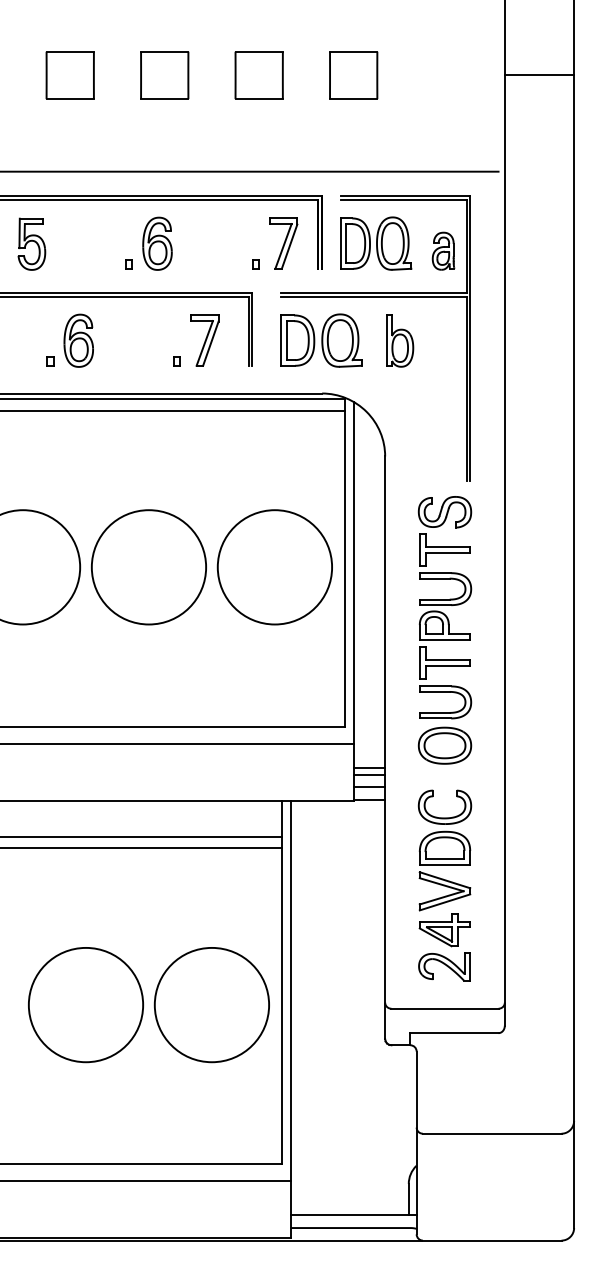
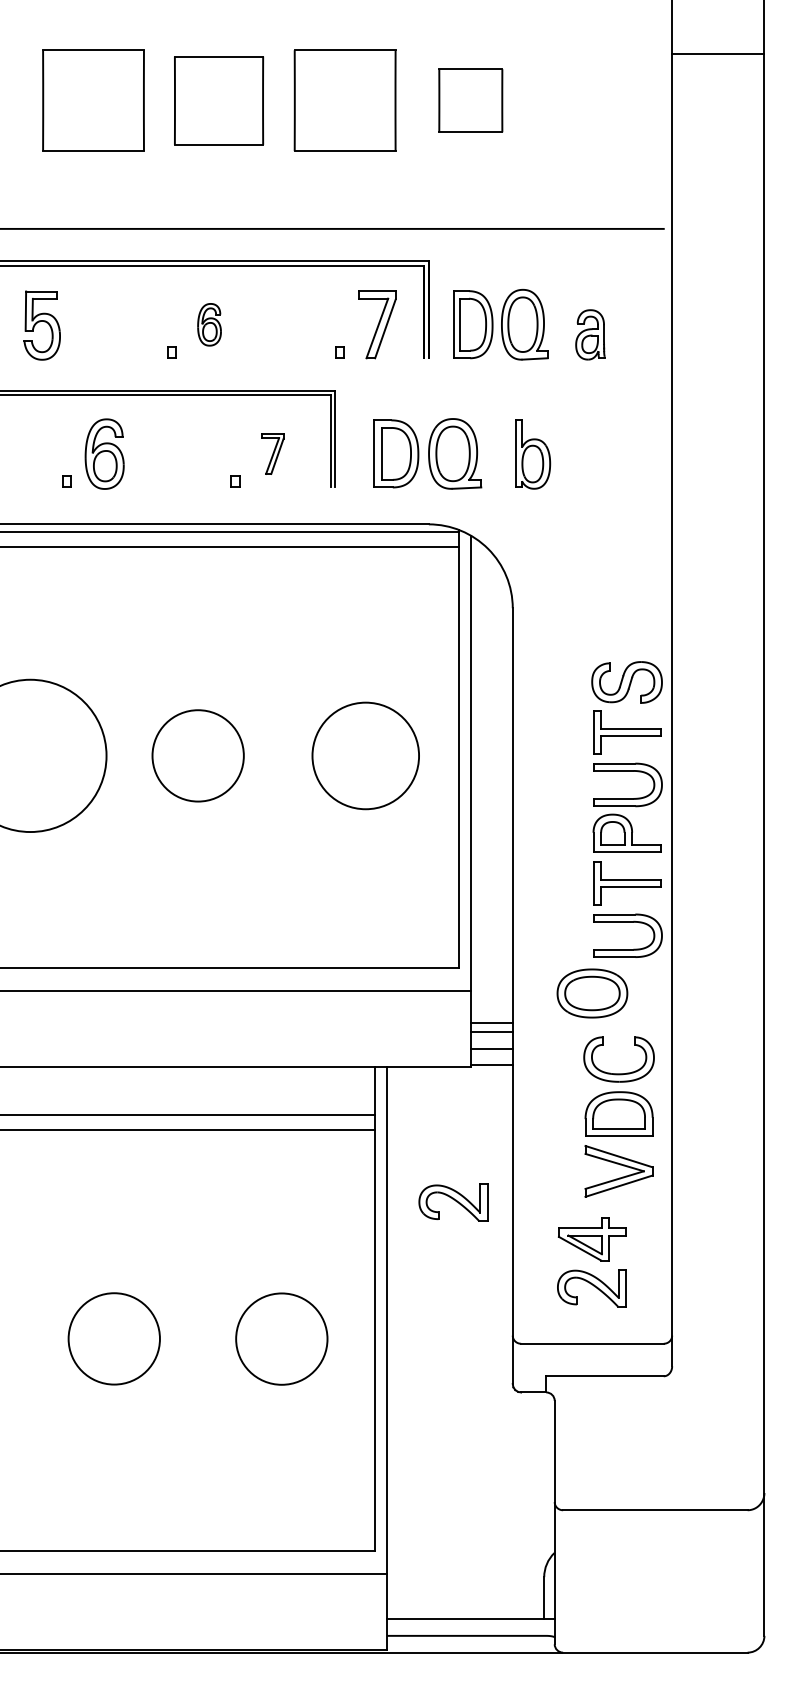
part: (69, 75) -> (92, 100), size x1.6
part: (164, 75) -> (218, 100), size x1.4
part: (258, 75) -> (344, 100), size x1.6
line: (539, 75) -> (718, 54), moved
part: (157, 243) -> (209, 324), size x0.6
part: (375, 297) -> (499, 396), removed
part: (204, 340) -> (272, 453), size x0.6
circle: (148, 567) -> (197, 756), size x0.6
circle: (274, 567) -> (365, 756), size x0.7
part: (444, 607) -> (626, 809), moved
part: (444, 850) -> (618, 1117), moved
part: (340, 902) -> (453, 1202), added
circle: (85, 1004) -> (113, 1338), size x0.6
circle: (211, 1005) -> (281, 1339), size x0.6

